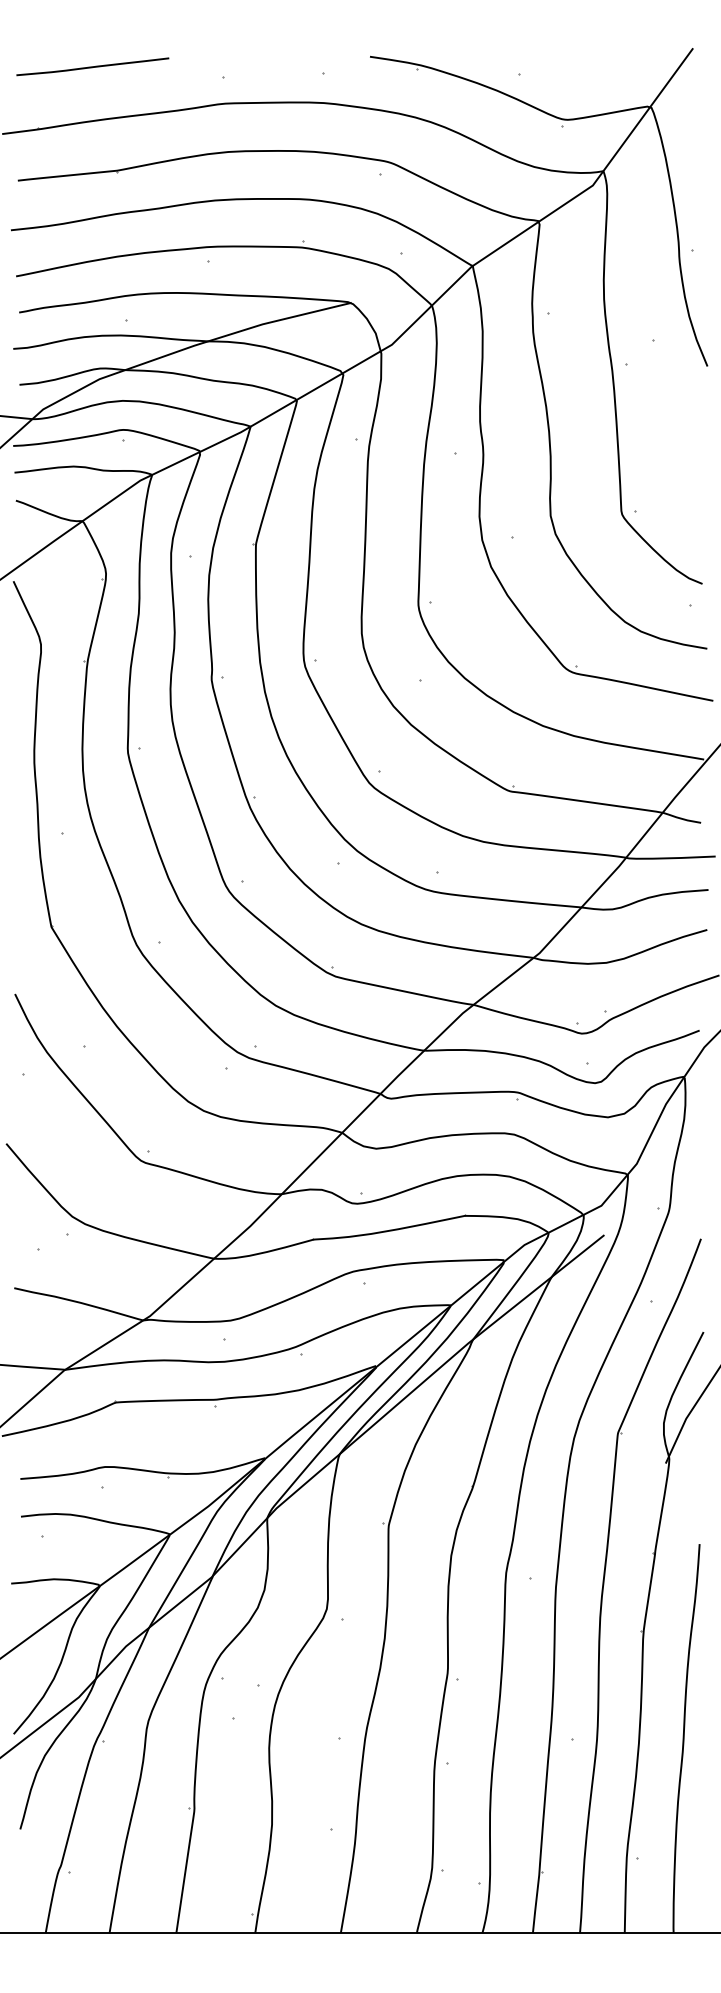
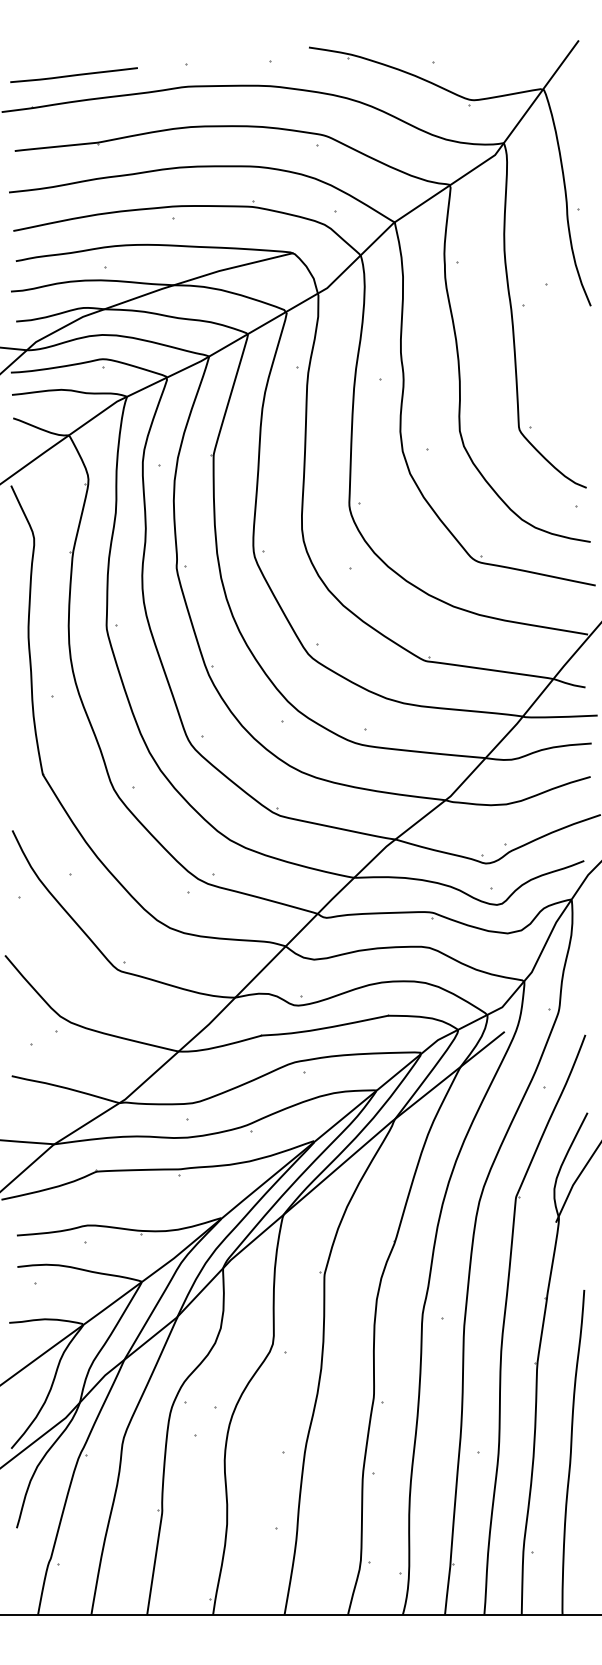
line: (92, 66) -> (73, 74), moved

